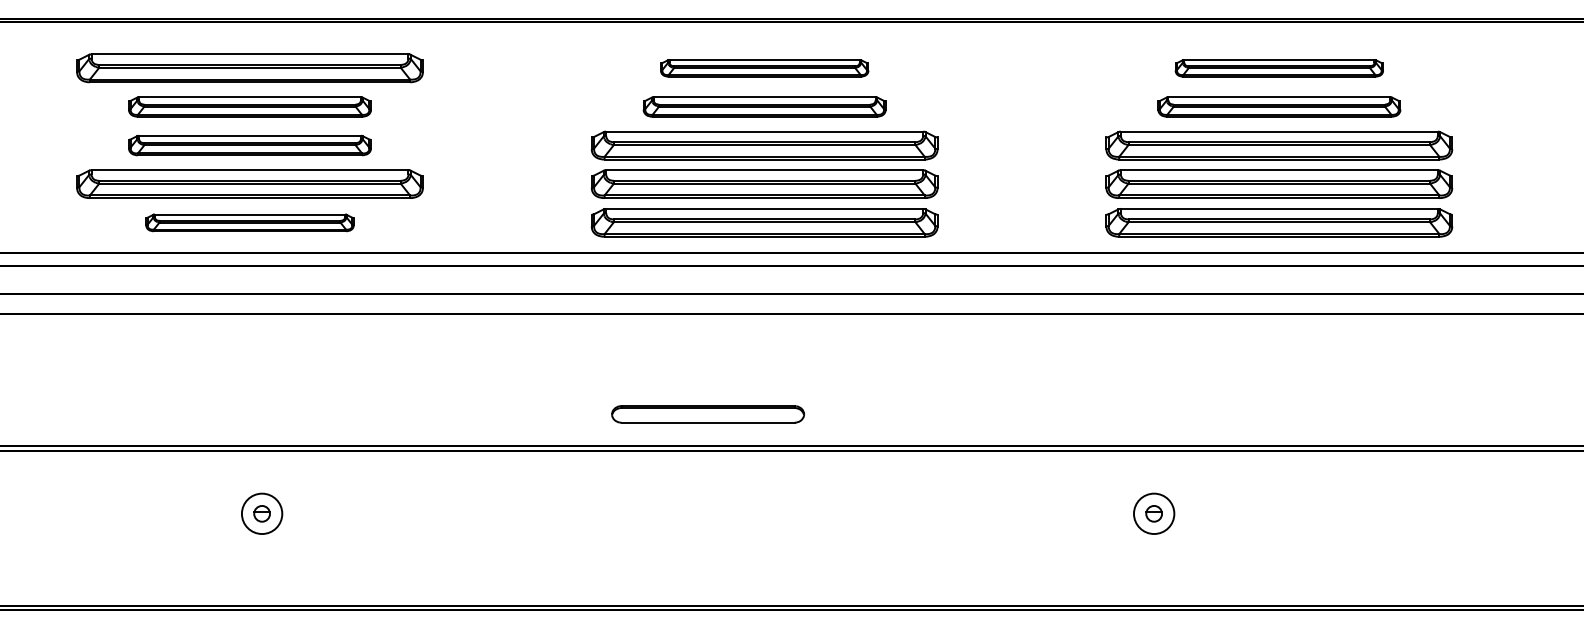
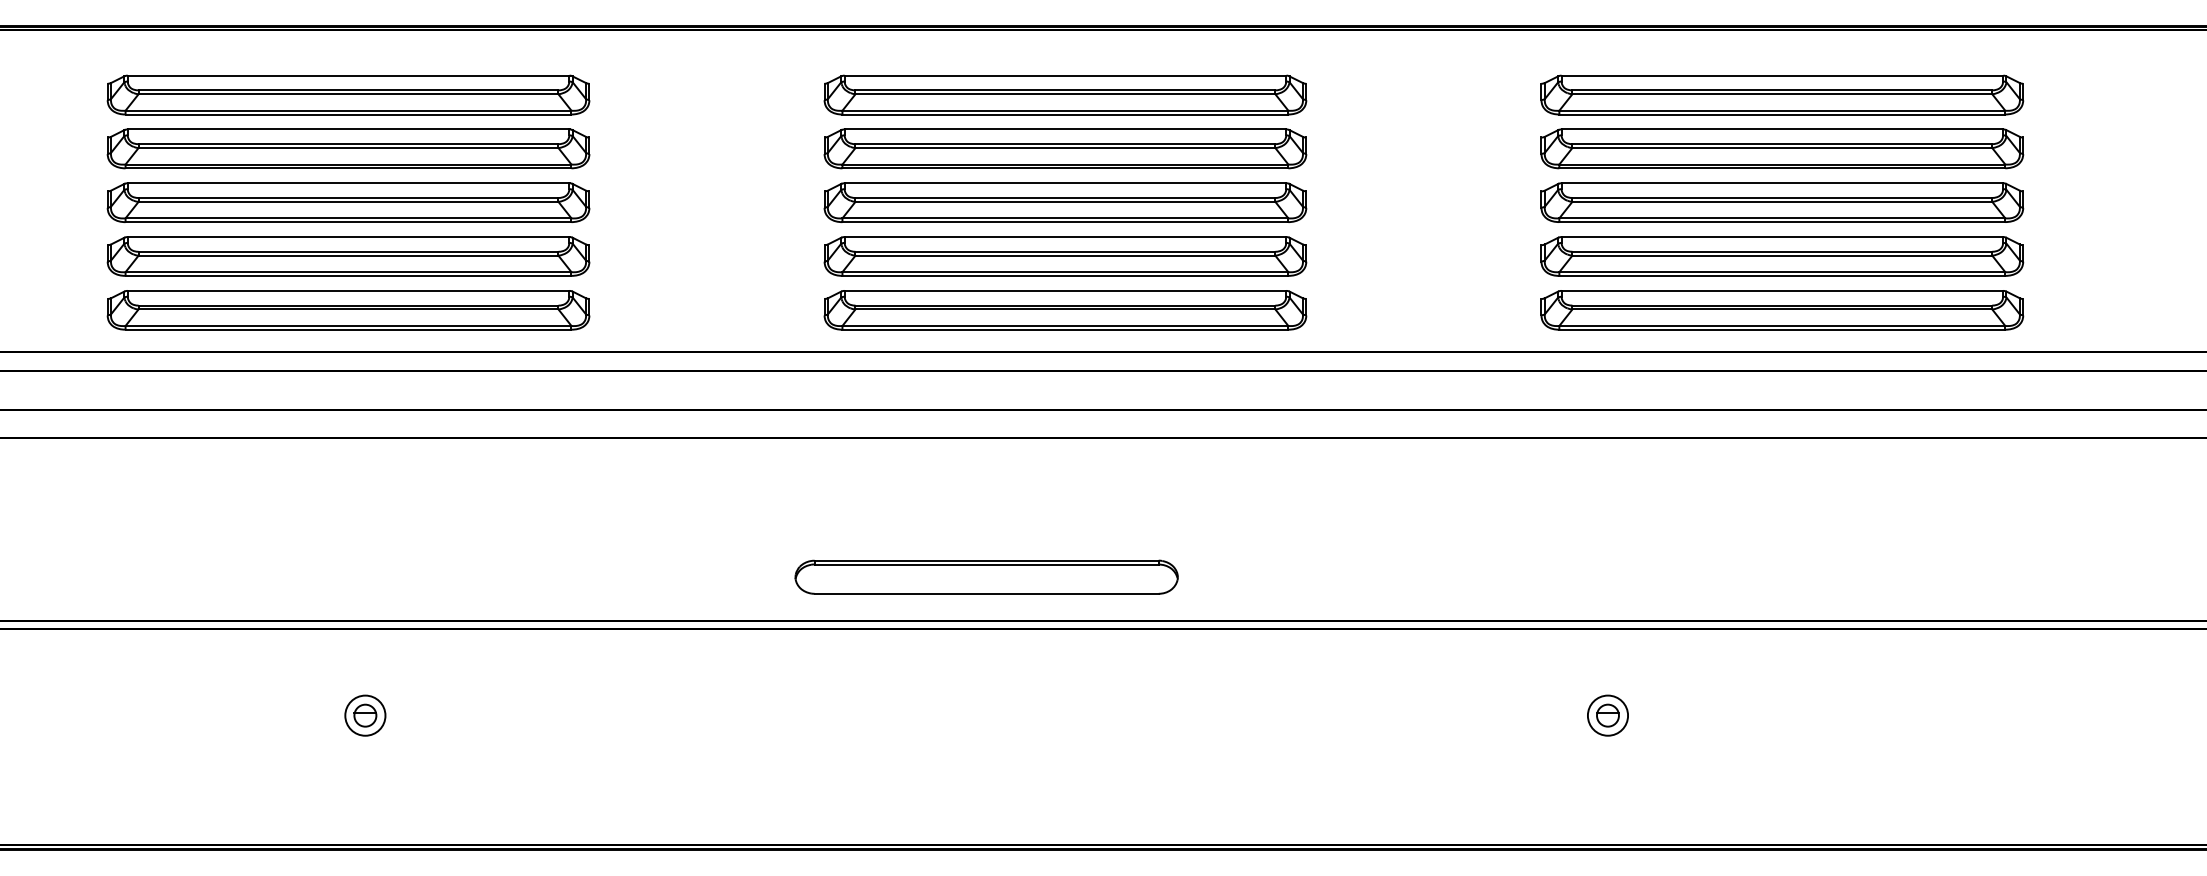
part: (764, 67) -> (1065, 94), size x1.67
part: (1279, 67) -> (1782, 94), size x1.67
part: (249, 106) -> (348, 148), size x1.43
part: (764, 106) -> (1065, 148), size x1.43
part: (1279, 106) -> (1782, 148), size x1.43
part: (249, 145) -> (348, 202), size x1.43
part: (249, 222) -> (348, 310), size x1.67
part: (708, 413) -> (986, 576), size x1.43
circle: (262, 513) -> (365, 715), size x0.71
circle: (1153, 513) -> (1607, 715), size x0.71

